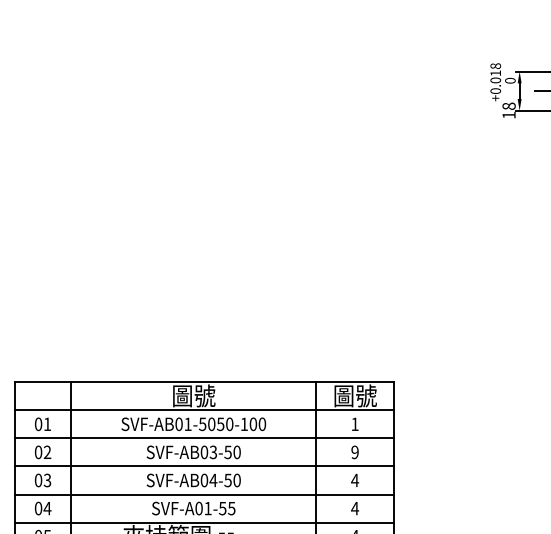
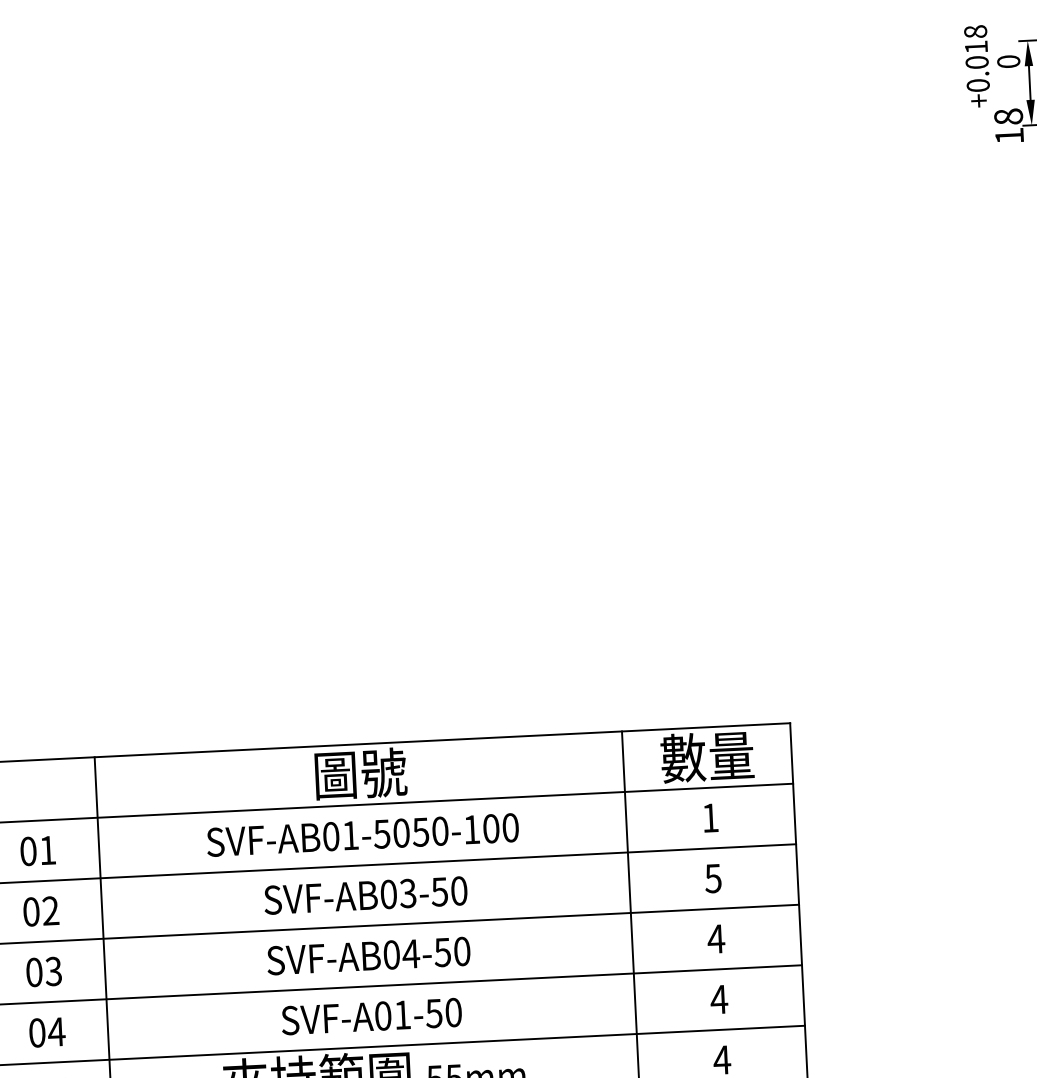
text: (354, 395) -> (706, 756), 圖號 -> 數量
text: (354, 452) -> (712, 878), 9 -> 5
text: (231, 508) -> (453, 1012), SVF-A01-55 -> SVF-A01-50

